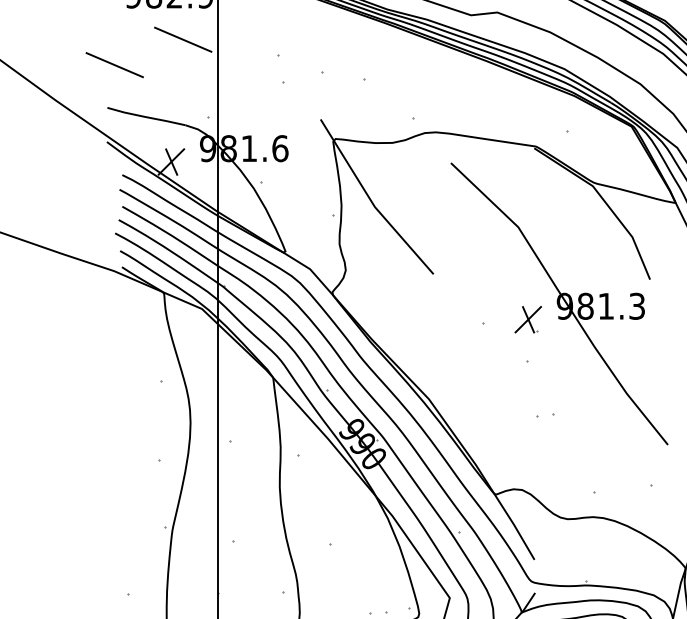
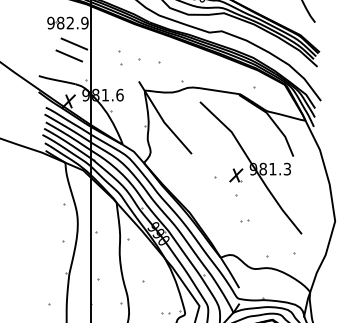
line: (113, 64) -> (68, 55), moved

